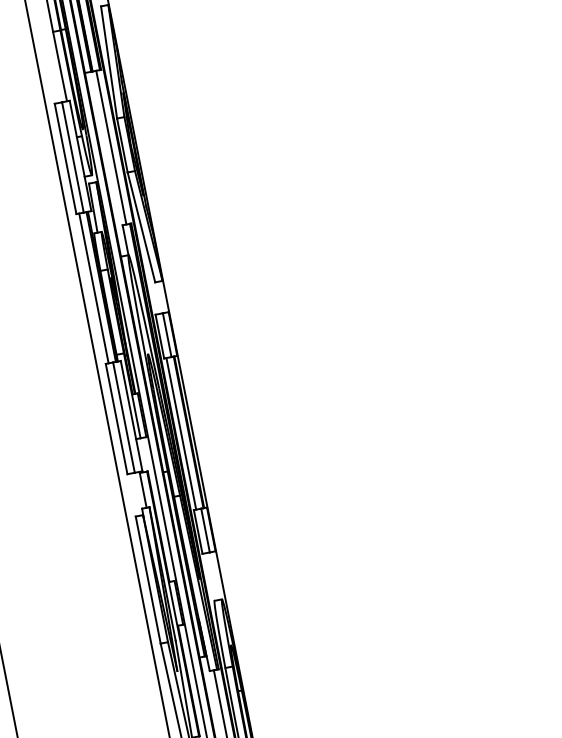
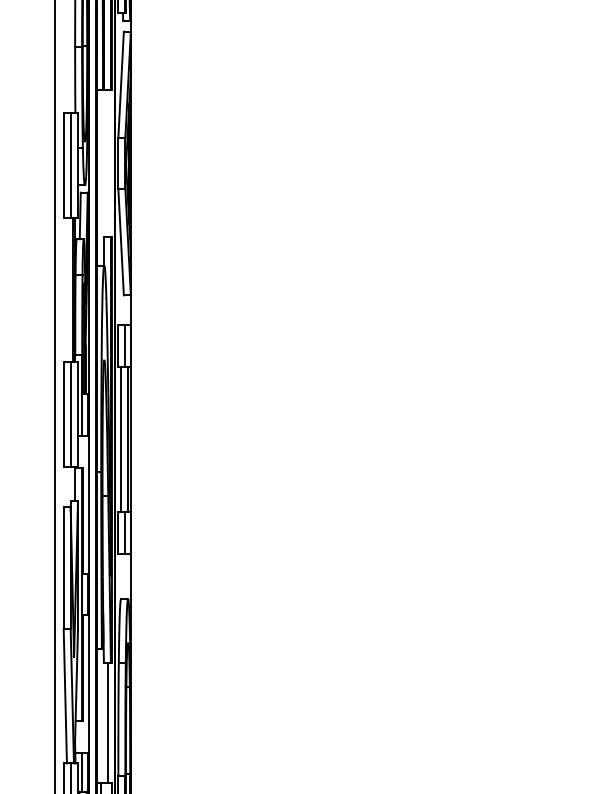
line: (110, 147) -> (107, 163), removed
line: (93, 287) -> (66, 289), removed

